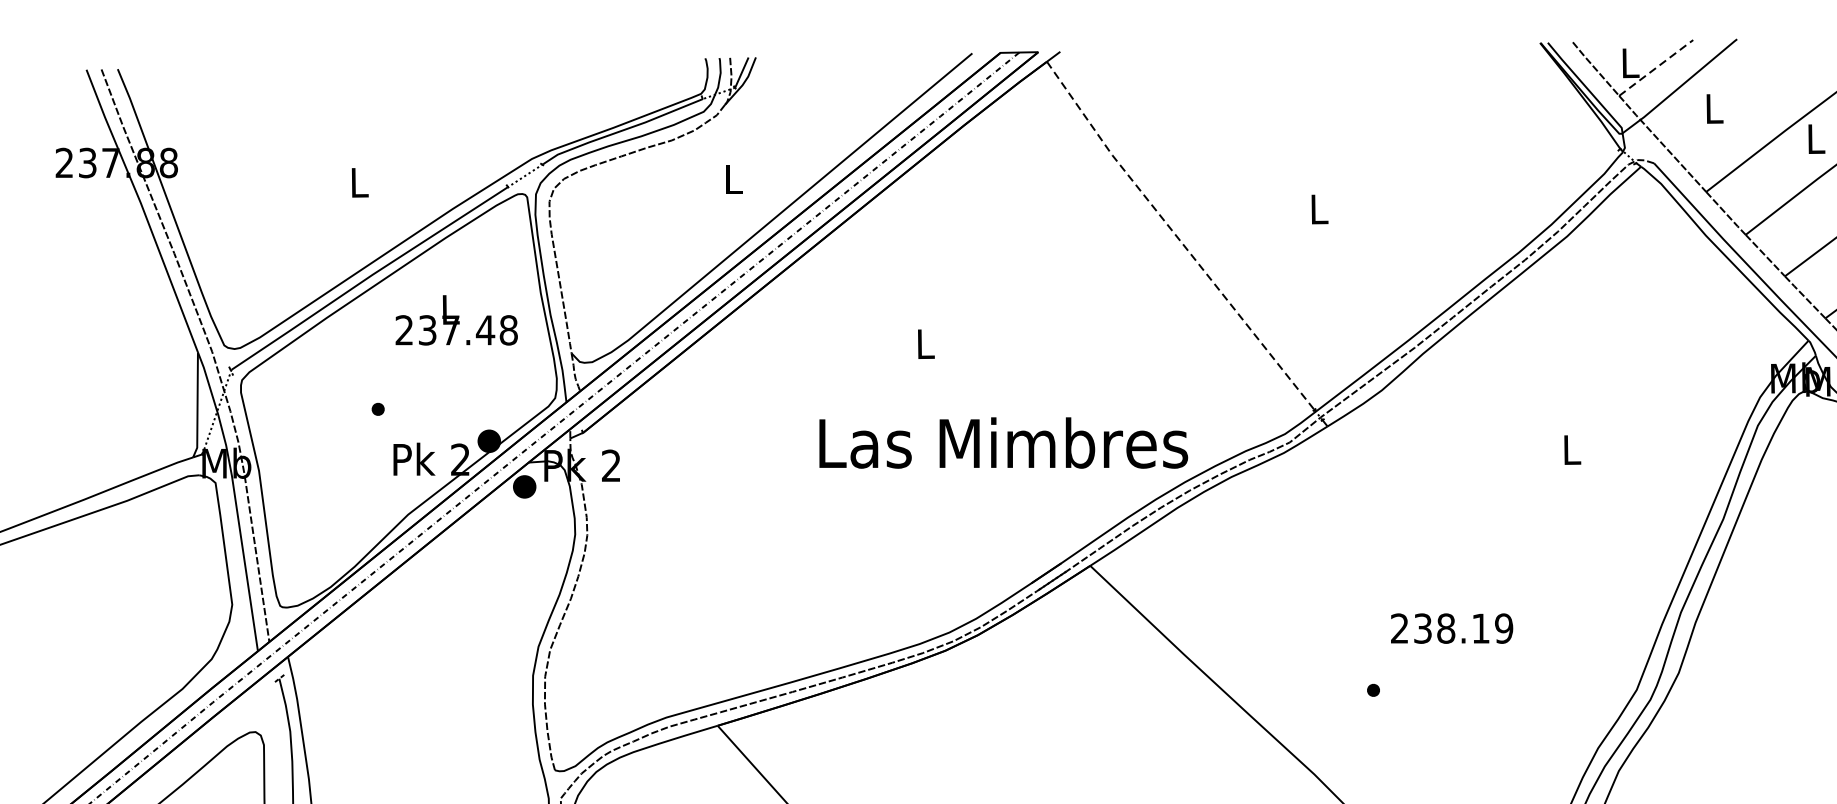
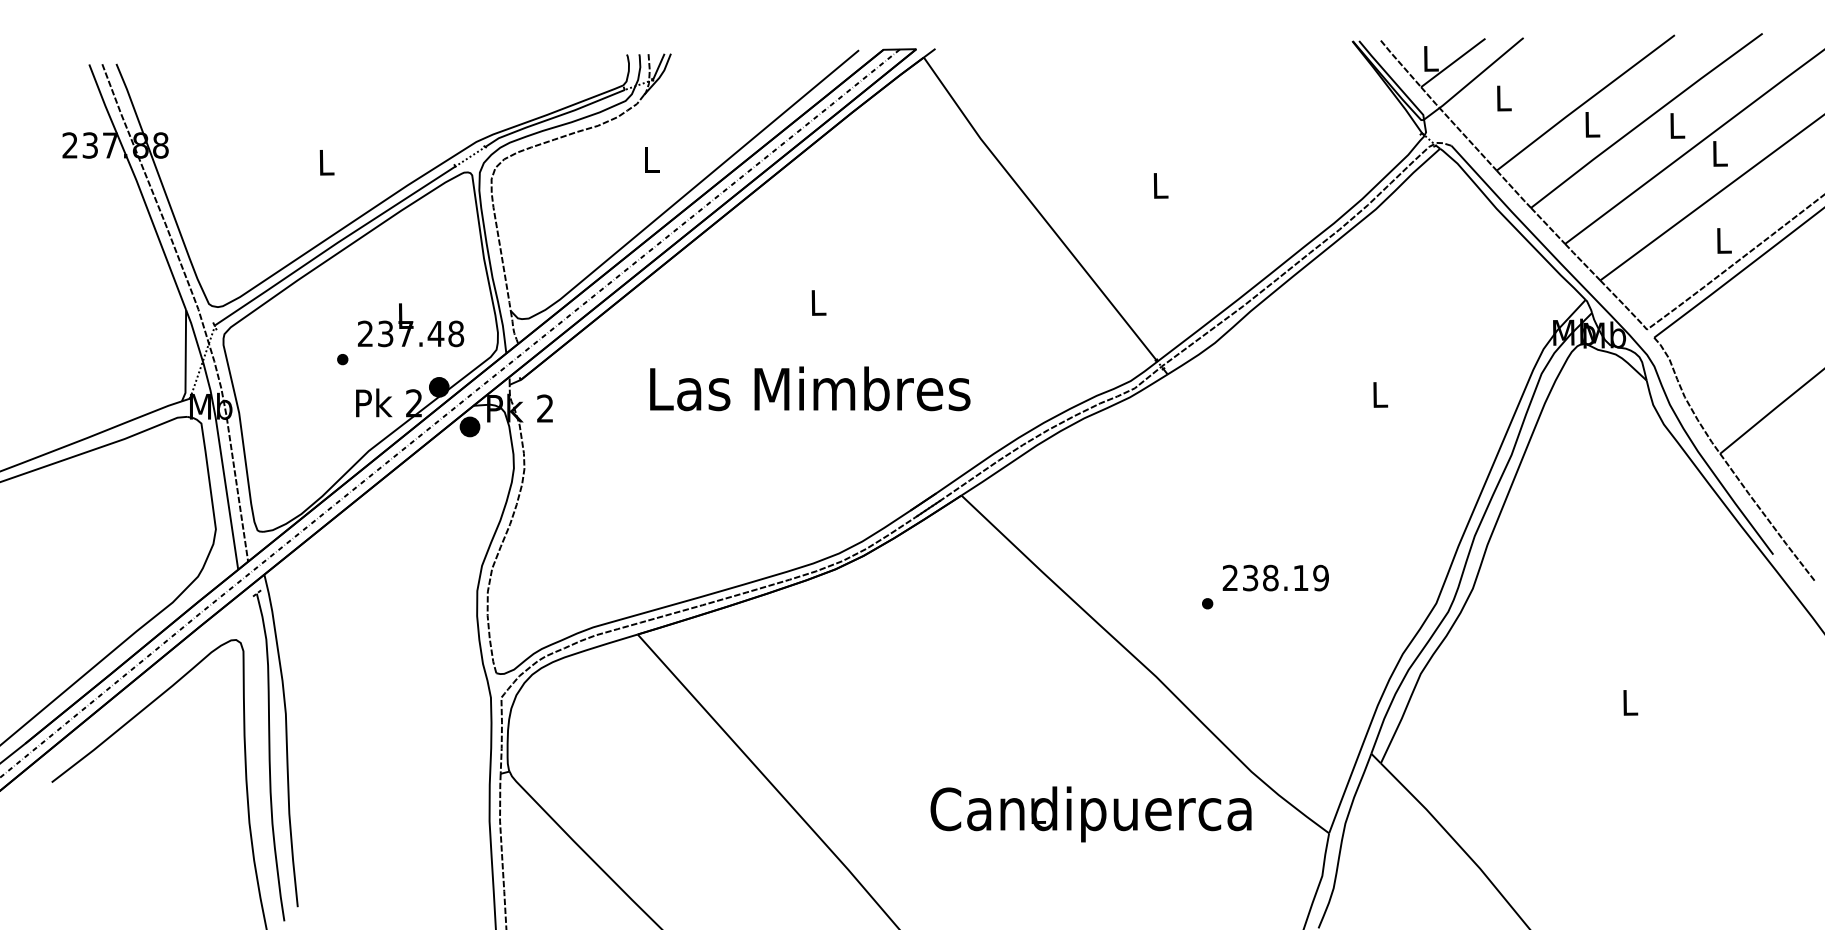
line: (1657, 67) -> (1454, 62), dashed -> solid
line: (1177, 237) -> (1037, 210), dashed -> solid
text: (457, 320) -> (411, 325), moved
text: (1003, 442) -> (810, 388), moved
text: (1451, 627) -> (1275, 577), moved

